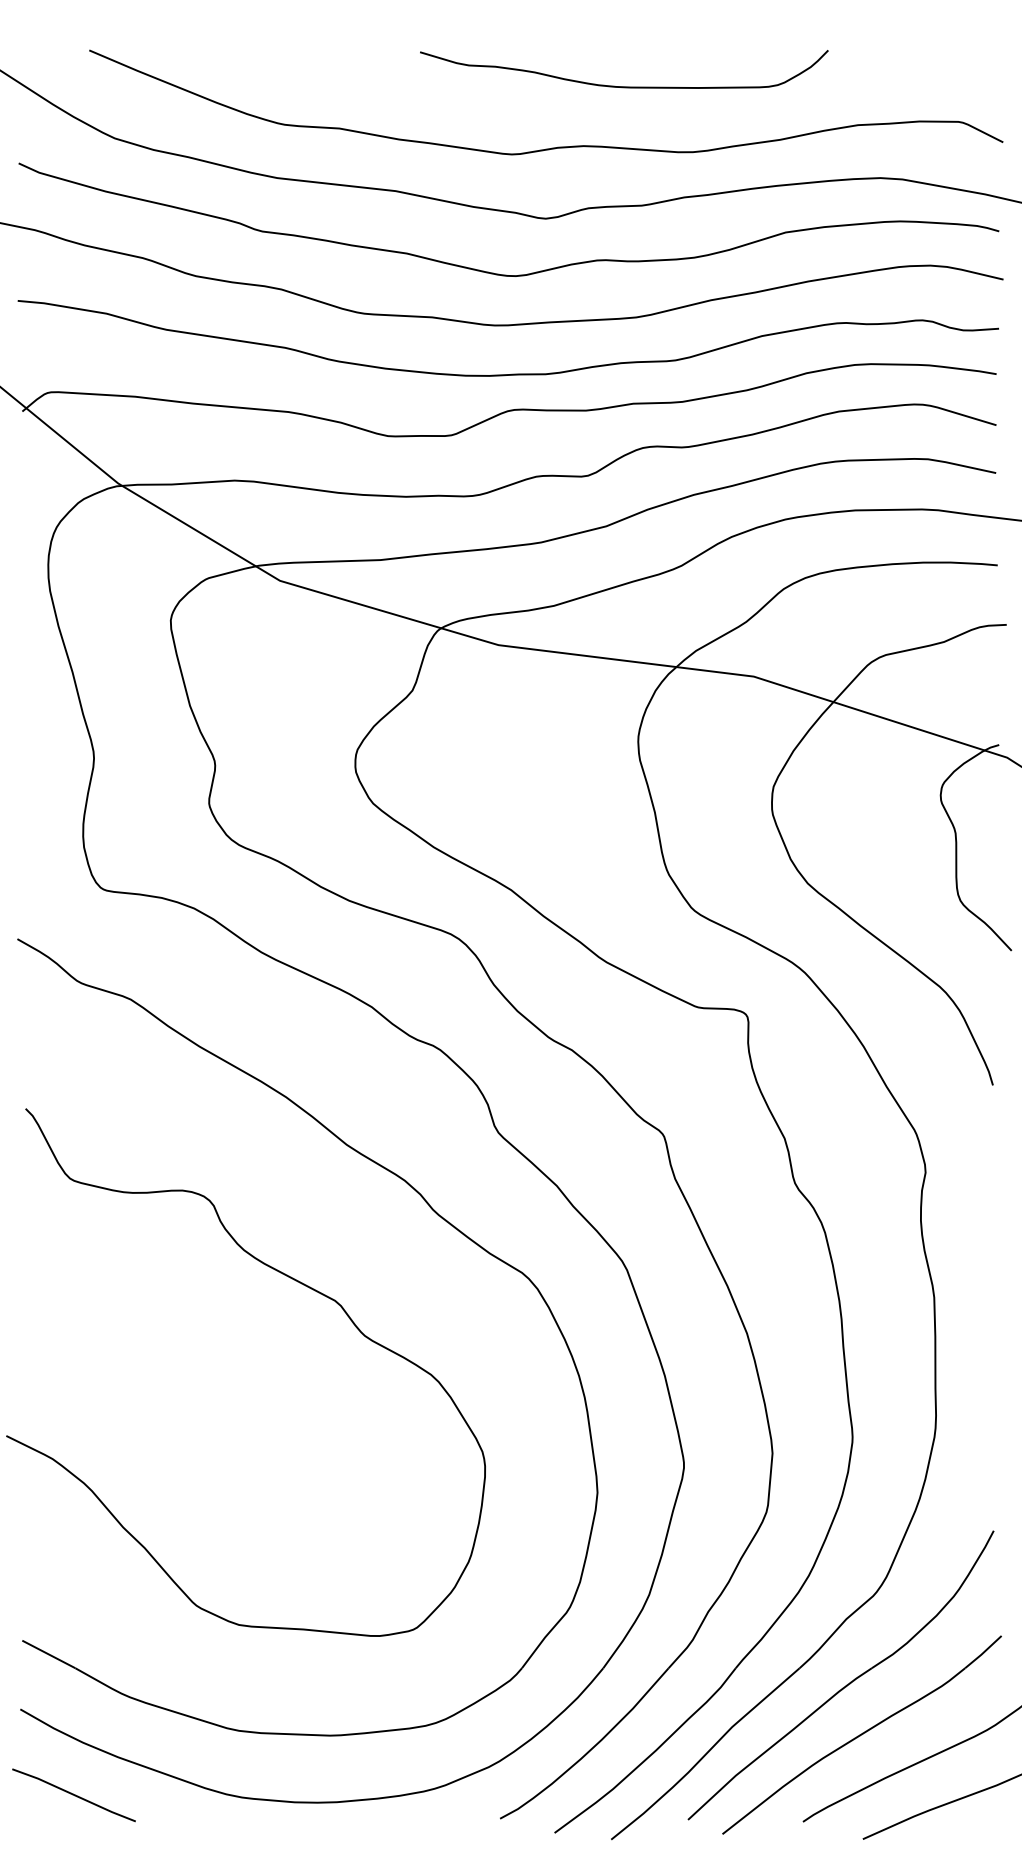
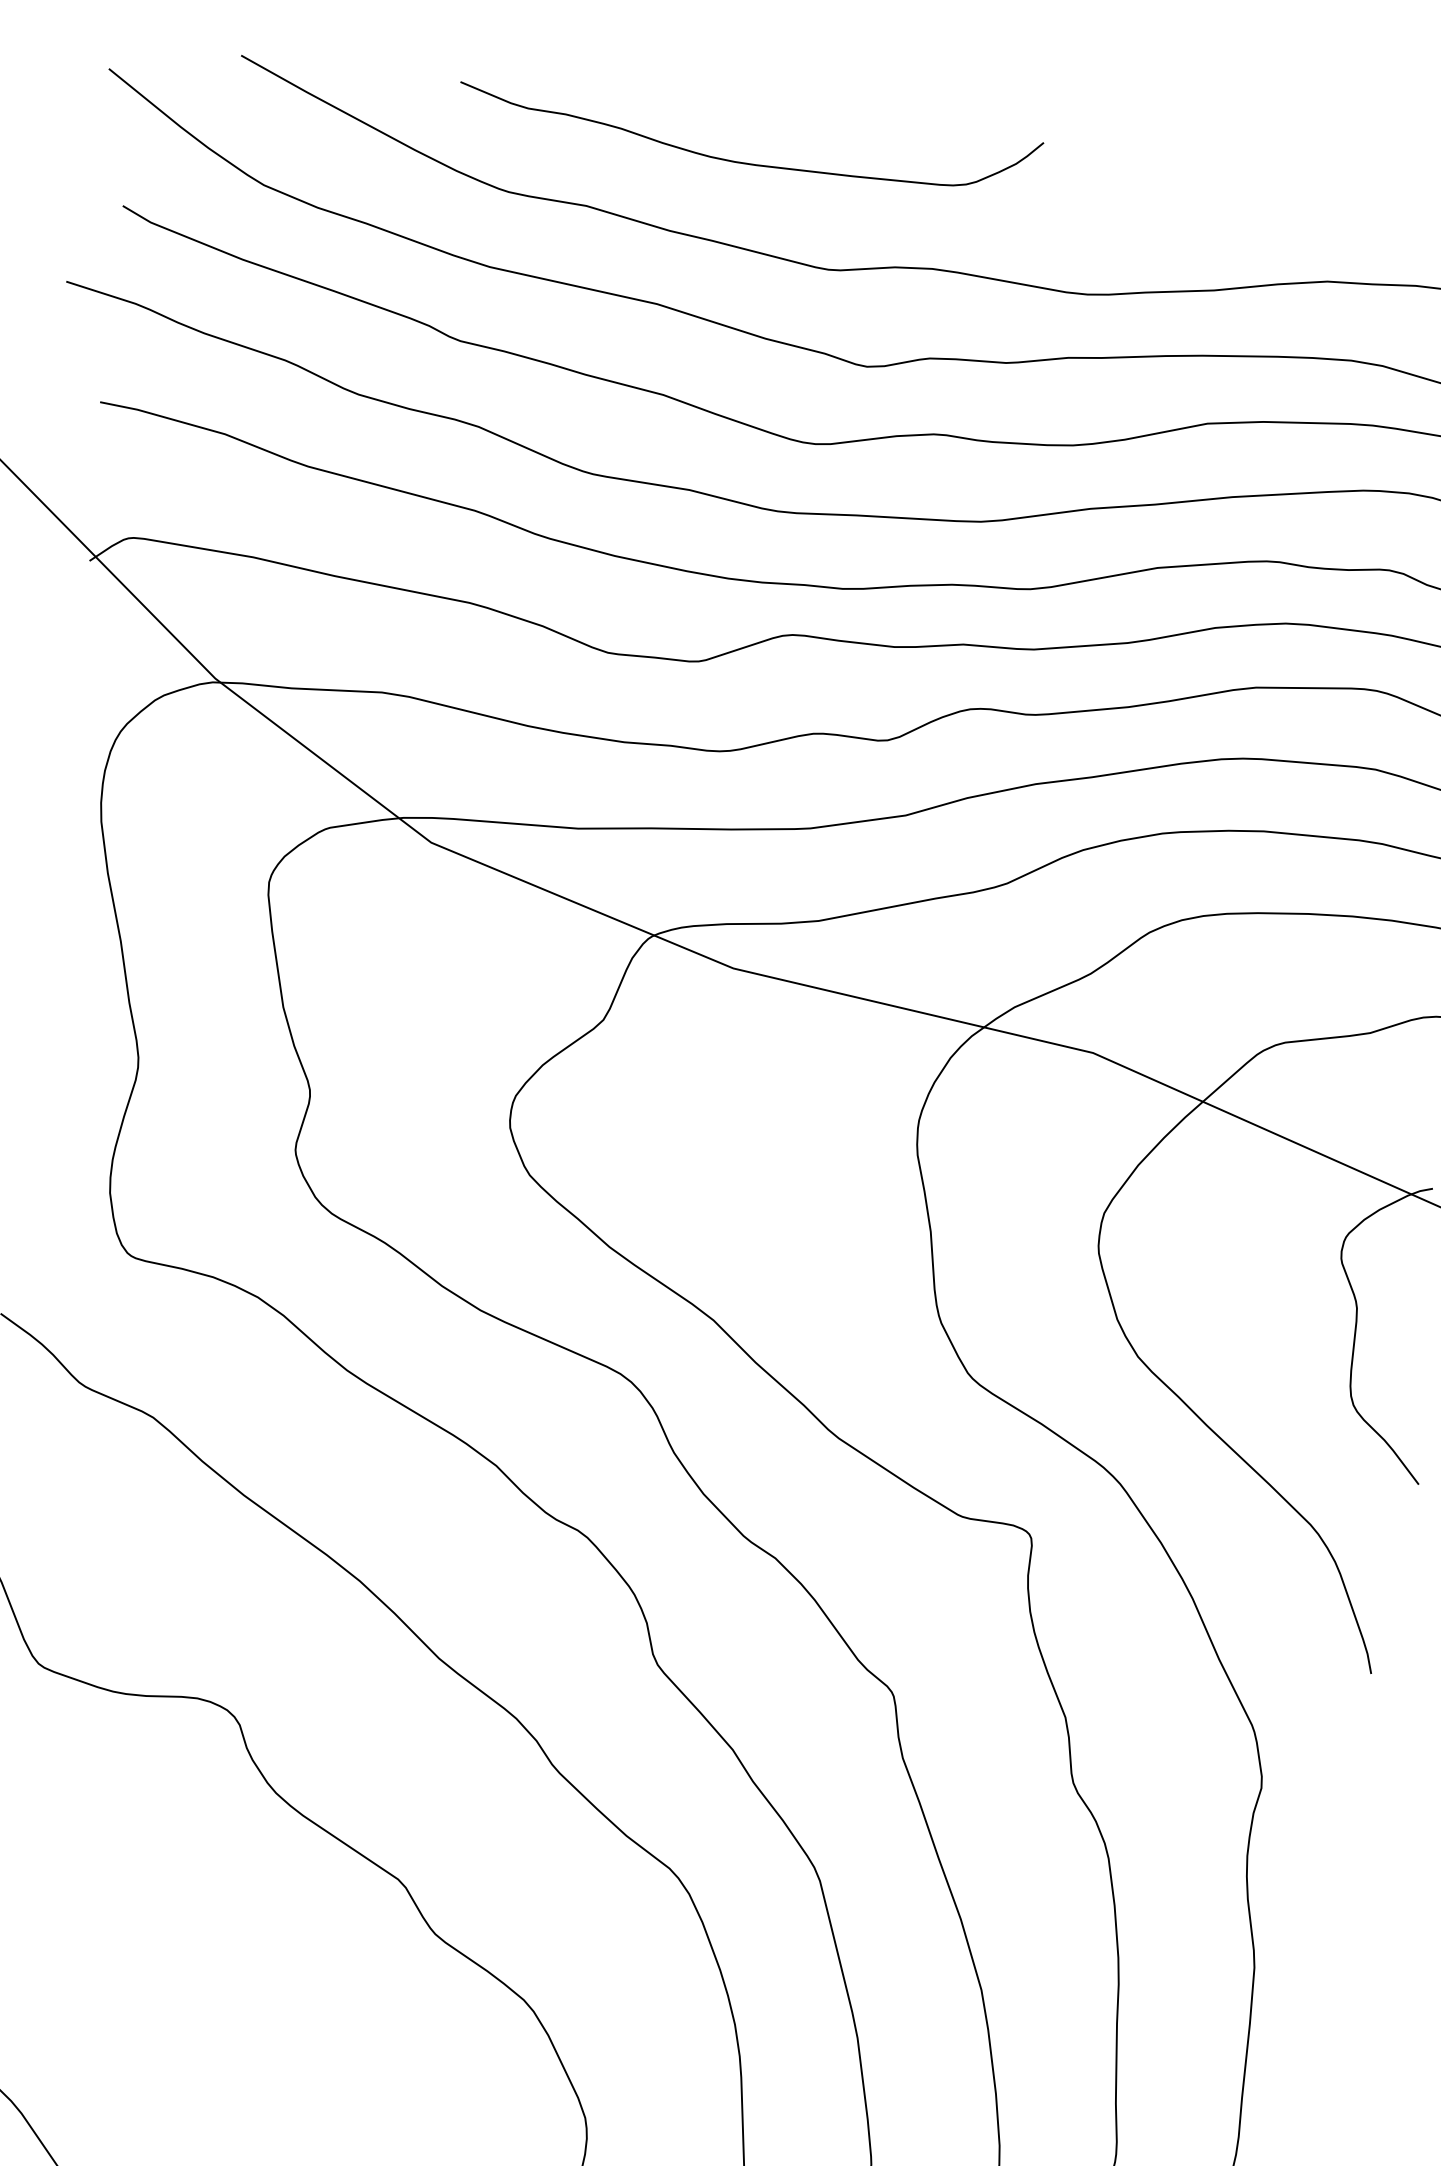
curve: (624, 86) -> (747, 162), moved

